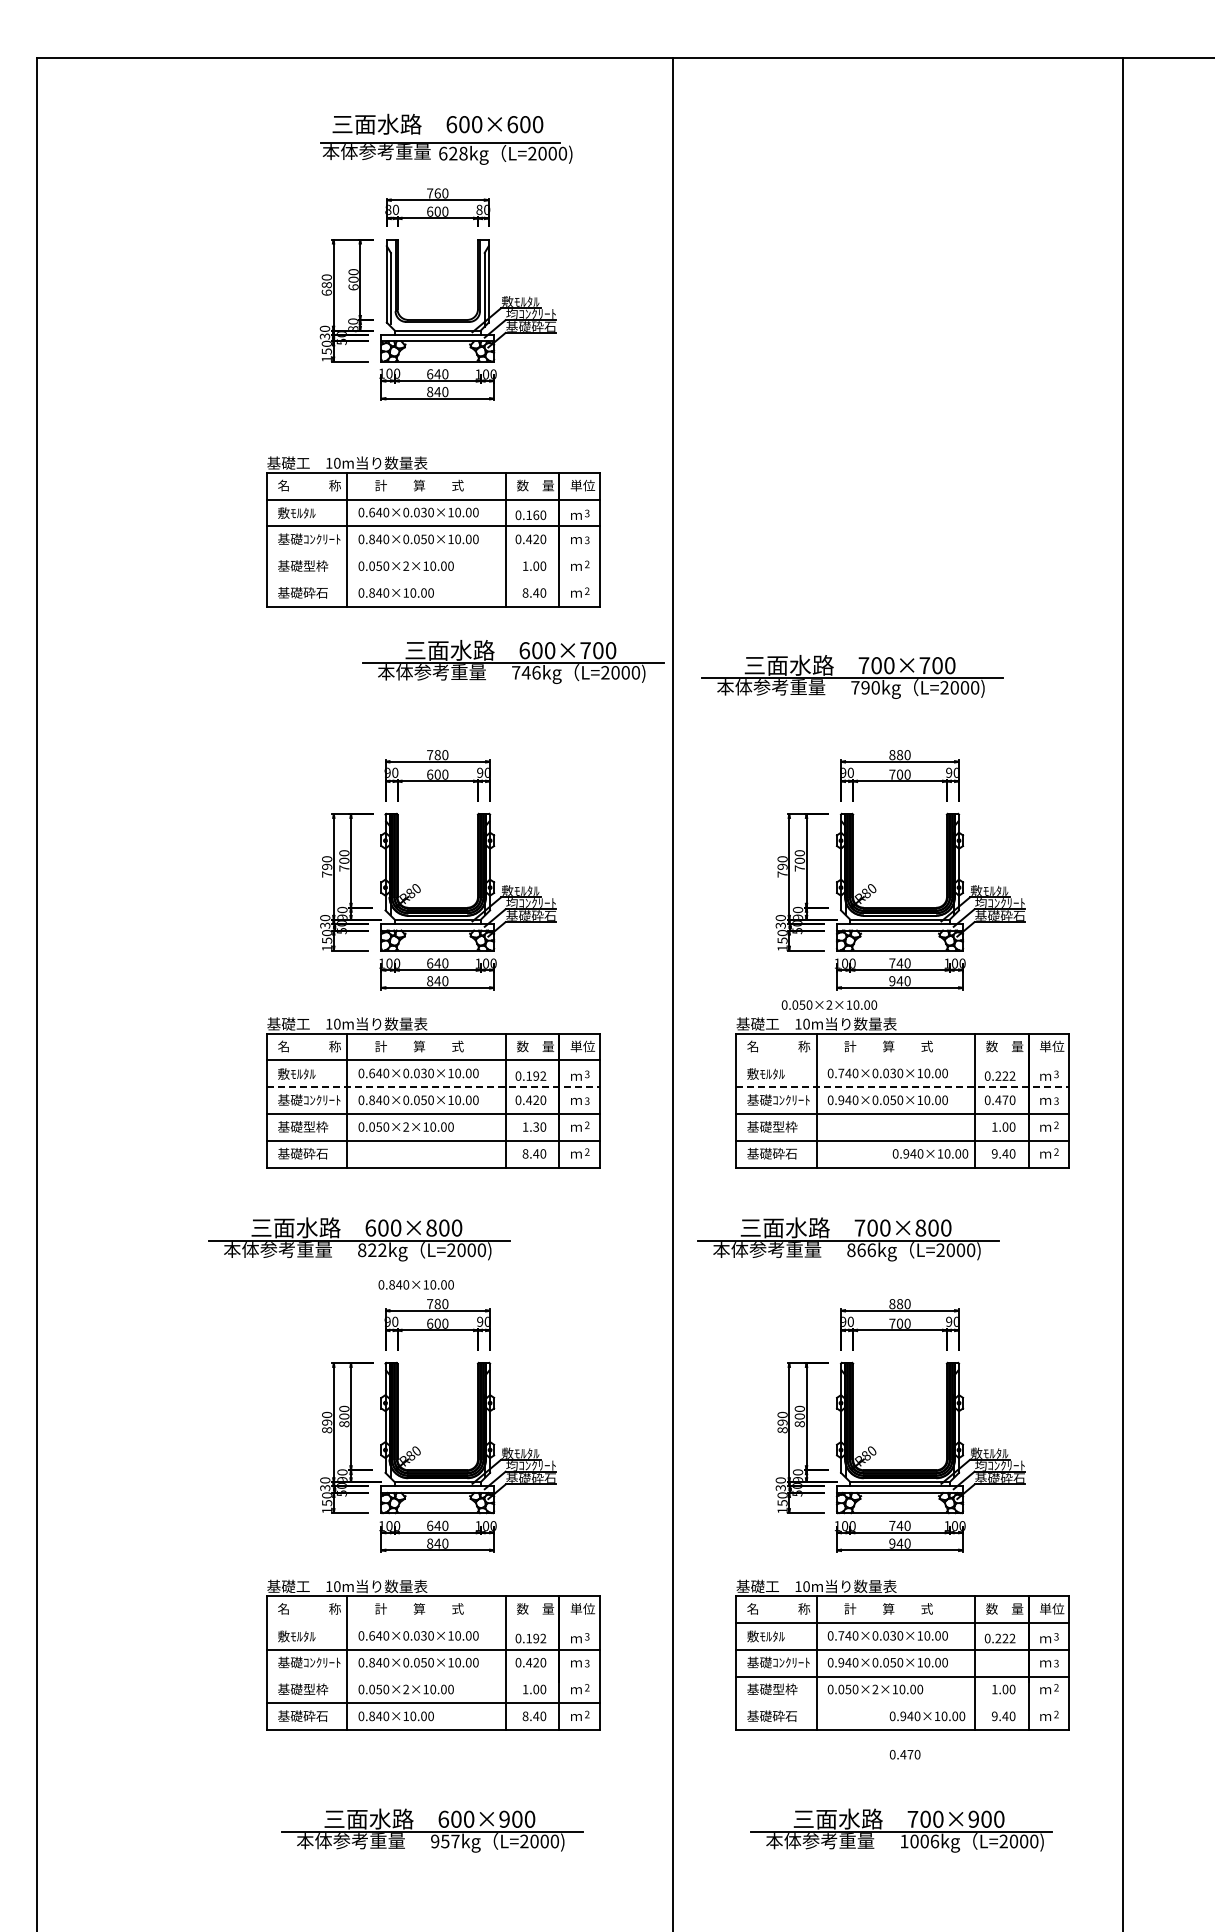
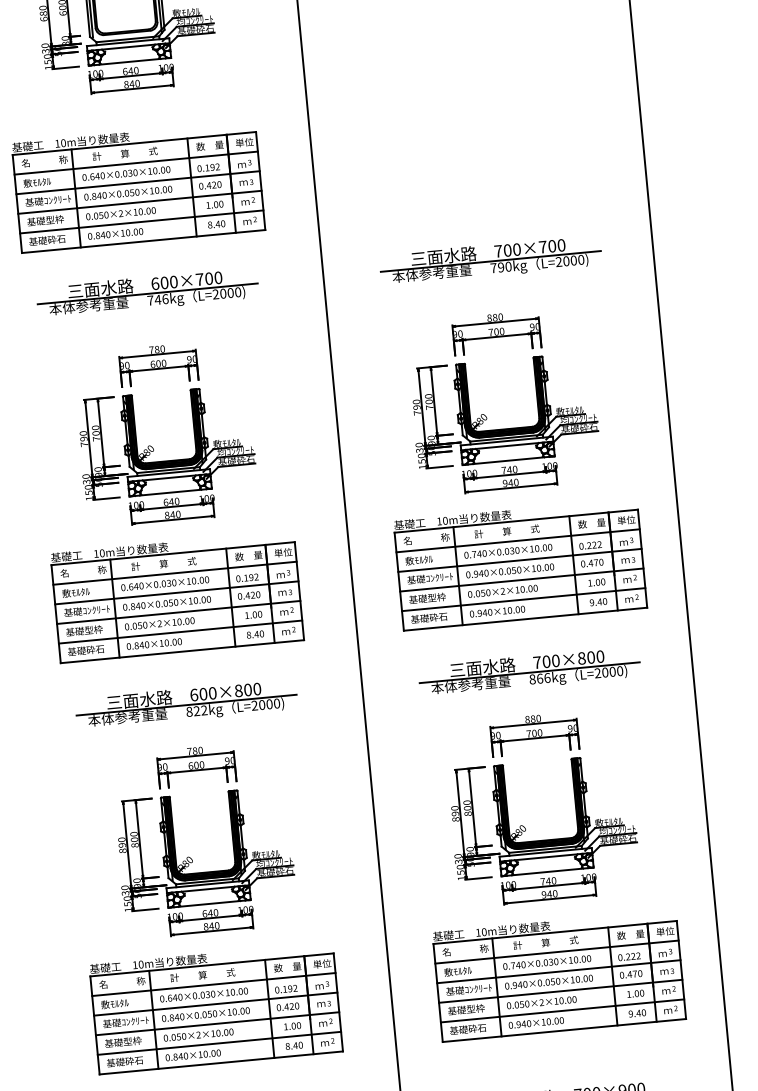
text: (539, 515) -> (214, 167), 0.160 -> 0.192
line: (432, 553) -> (139, 202), added
line: (432, 580) -> (141, 222), added
part: (513, 661) -> (147, 292), moved
part: (852, 676) -> (490, 260), moved
text: (829, 1004) -> (502, 590), moved
line: (902, 1060) -> (518, 540), added
line: (433, 1087) -> (177, 592), dashed -> solid
line: (903, 1087) -> (520, 560), dashed -> solid
text: (536, 1126) -> (255, 614), 1.30 -> 1.00
text: (930, 1153) -> (497, 611), moved
part: (359, 1239) -> (186, 704), moved
part: (848, 1239) -> (529, 671), moved
text: (415, 1284) -> (153, 643), moved
line: (432, 1622) -> (213, 984), added
line: (432, 1676) -> (216, 1023), added
line: (902, 1703) -> (562, 1011), added
text: (927, 1716) -> (536, 1023), moved
text: (904, 1754) -> (630, 974), moved

